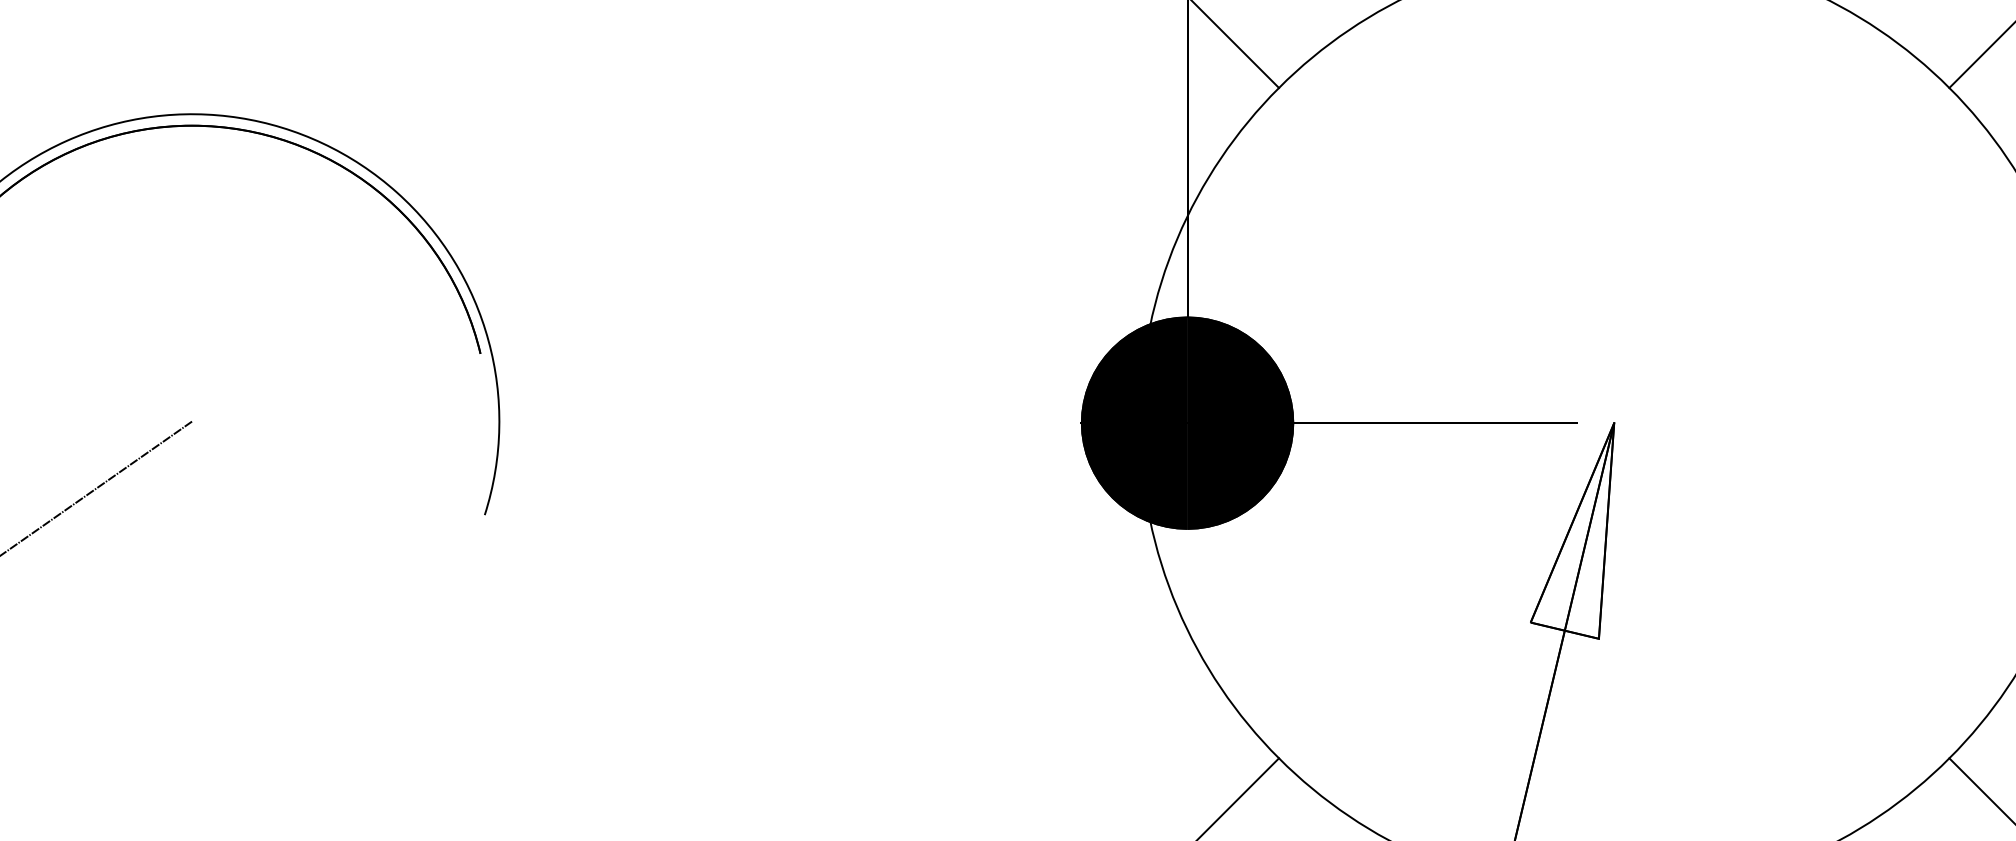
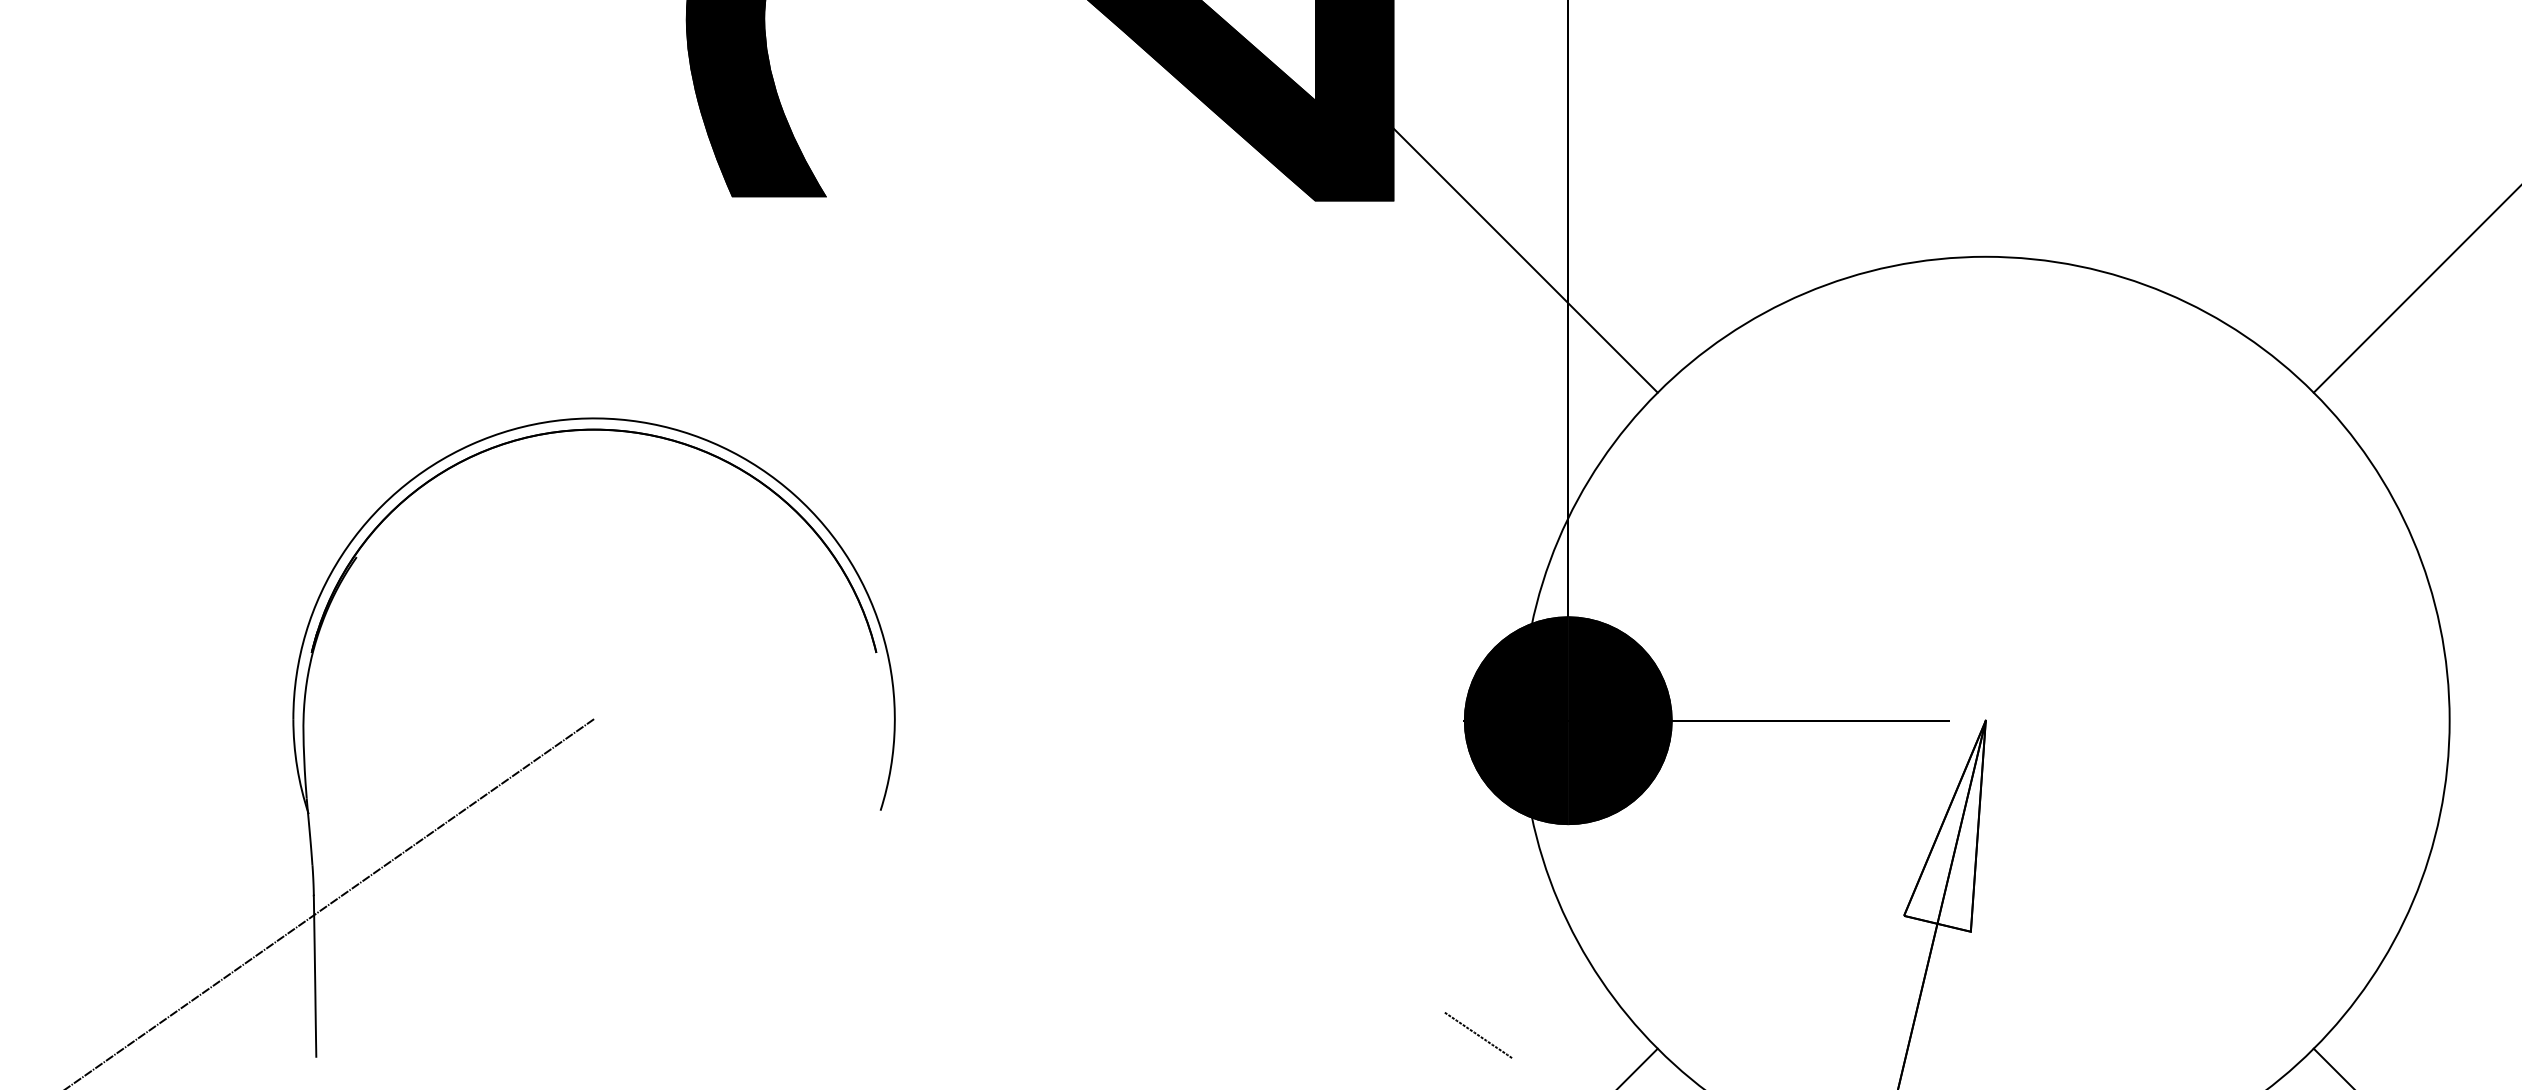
part: (1095, 744) -> (1478, 1035), added

